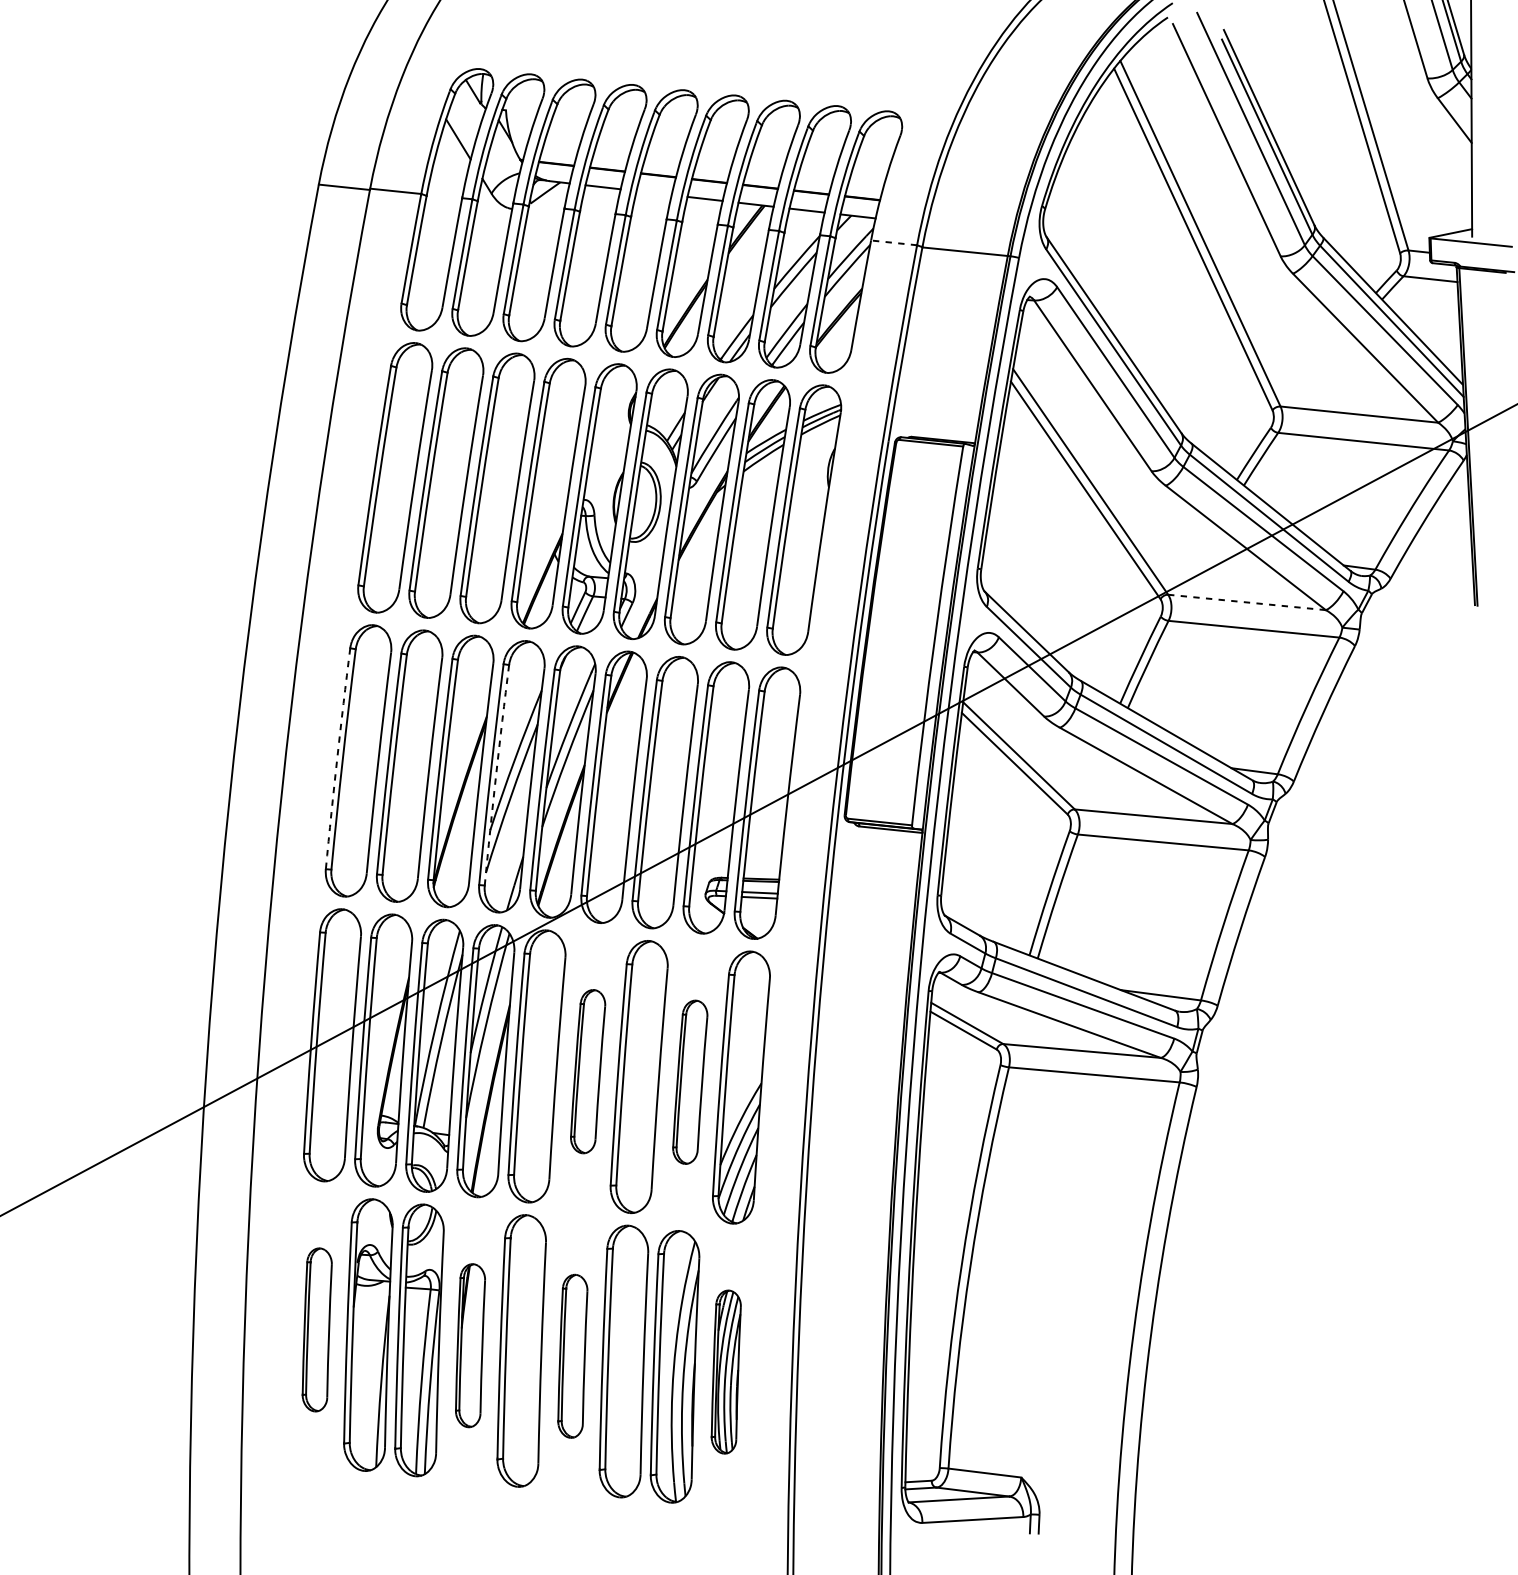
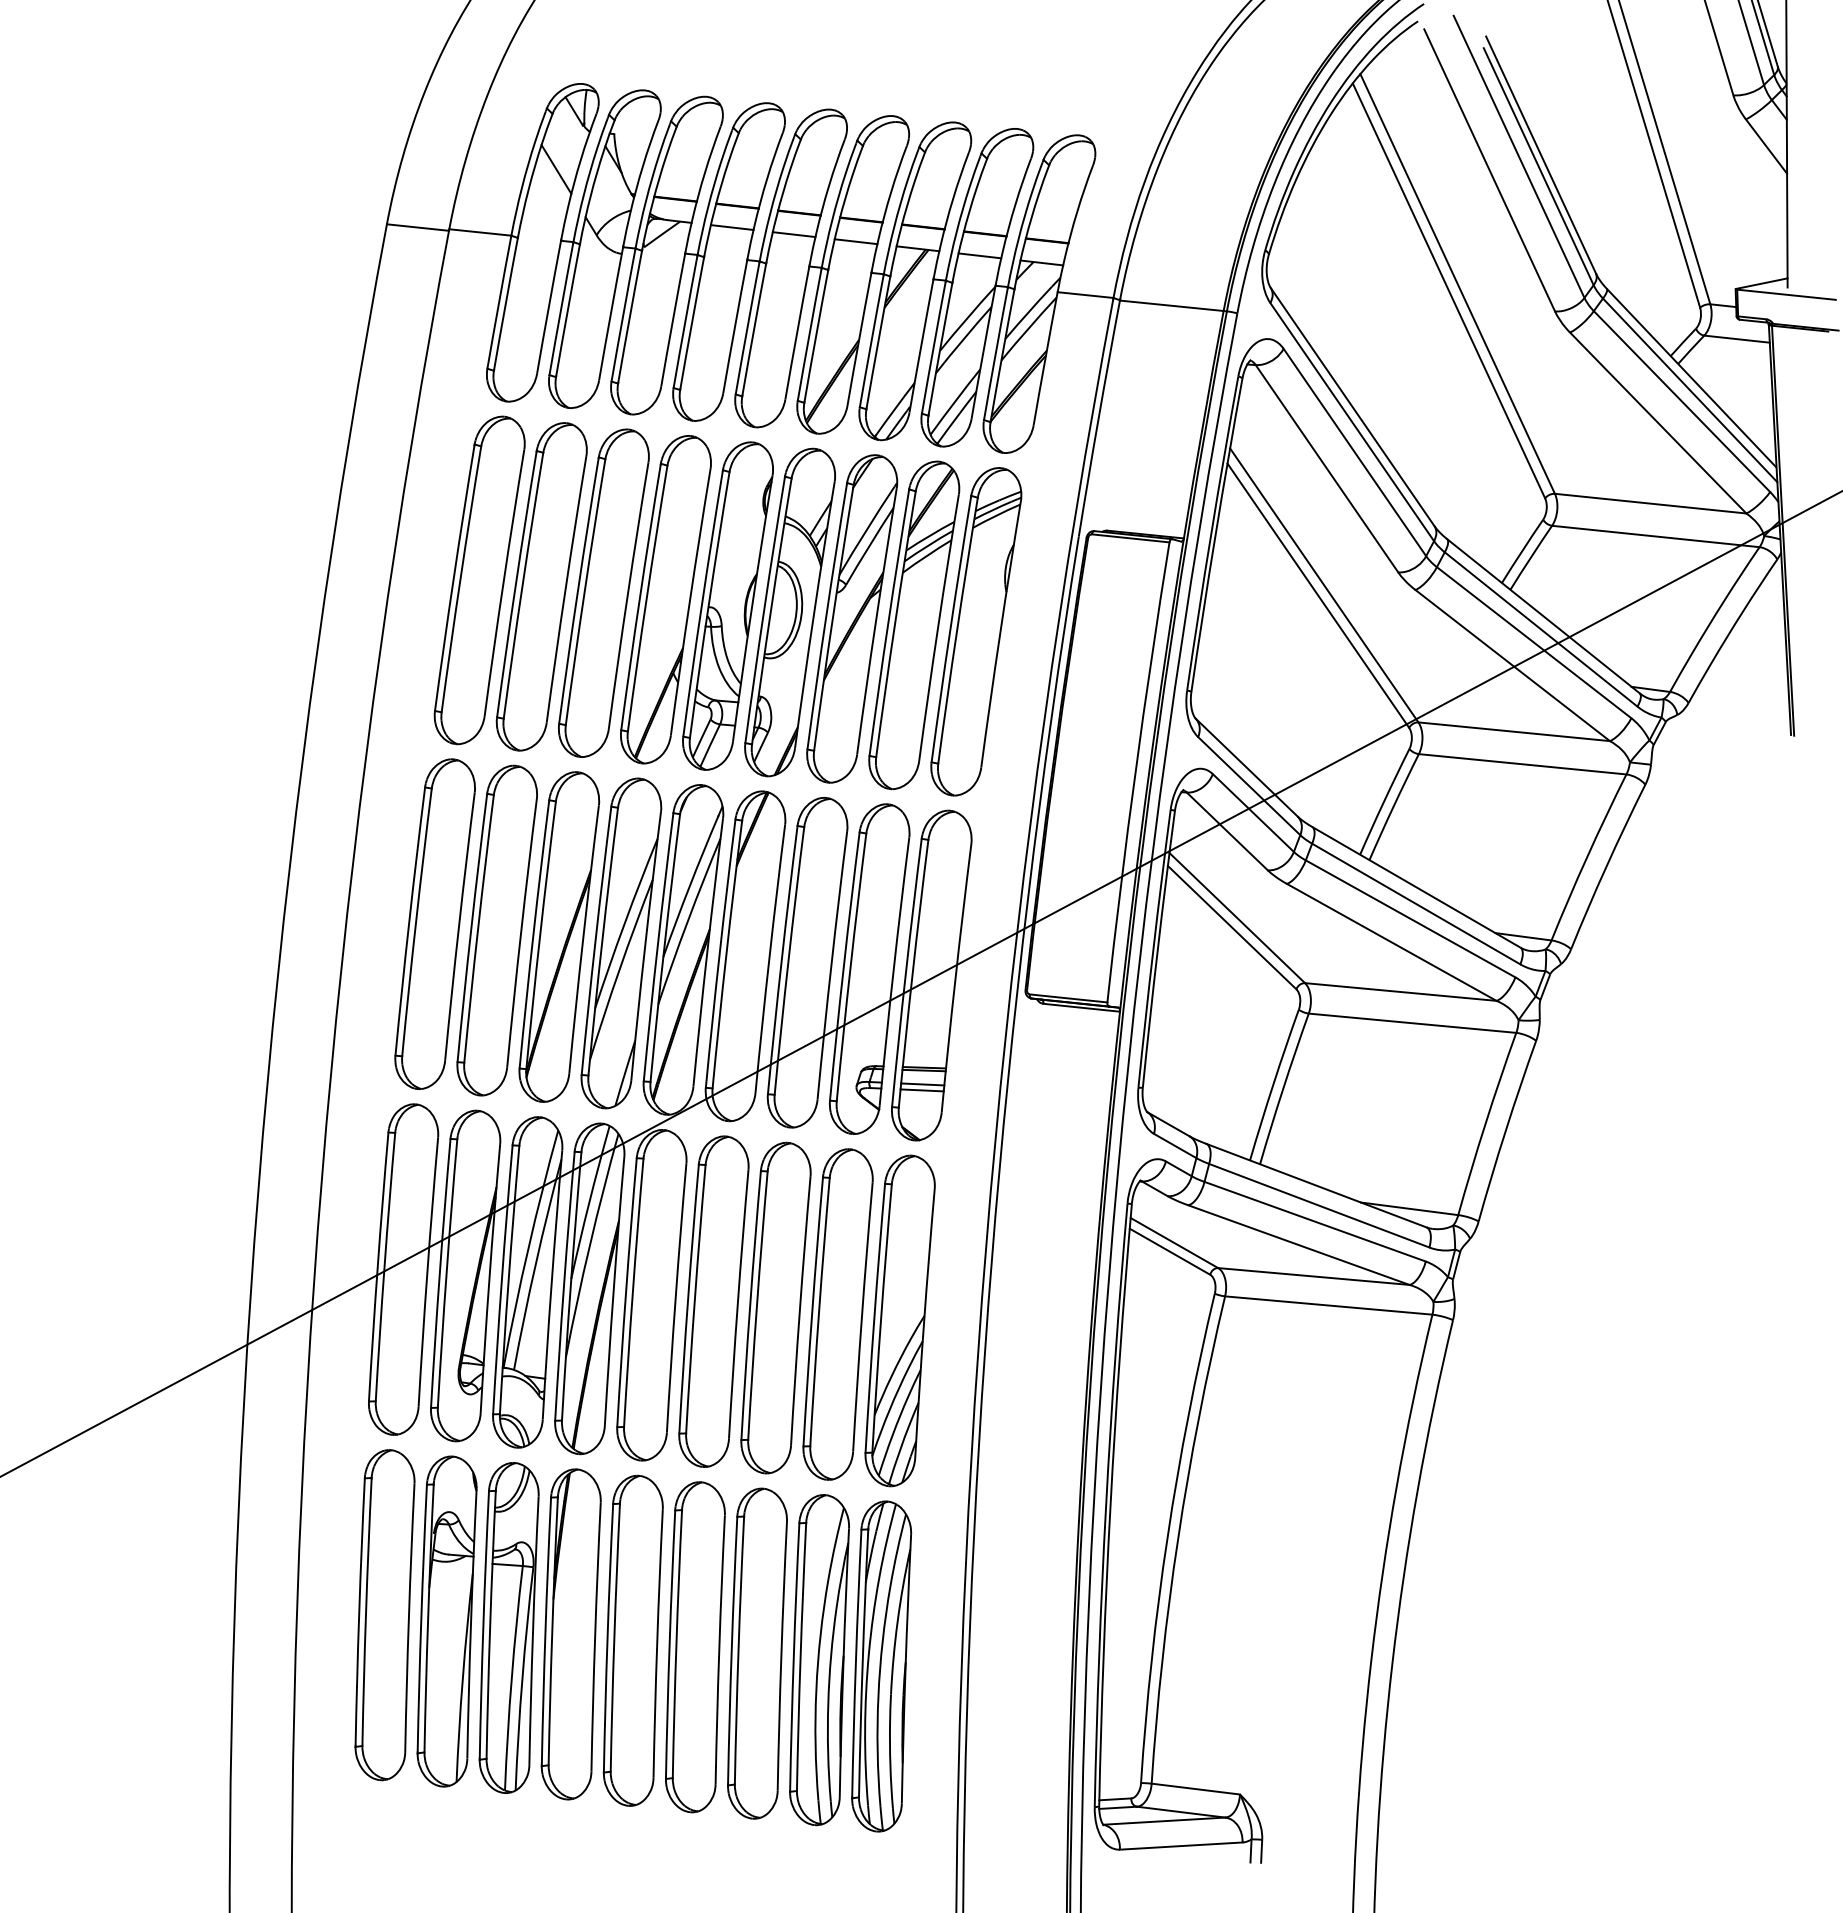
line: (653, 193) -> (793, 234), added
line: (894, 243) -> (1085, 295), dashed -> solid
line: (1246, 602) -> (1513, 731), dashed -> solid
arc: (337, 758) -> (409, 921), dashed -> solid
arc: (496, 775) -> (602, 941), dashed -> solid
part: (587, 1071) -> (713, 1301), size x1.67
part: (689, 1082) -> (837, 1314), size x1.67
part: (316, 1330) -> (384, 1615), size x1.67
part: (469, 1345) -> (570, 1634), size x1.67
part: (572, 1356) -> (695, 1647), size x1.67
part: (726, 1372) -> (881, 1666), size x1.67

